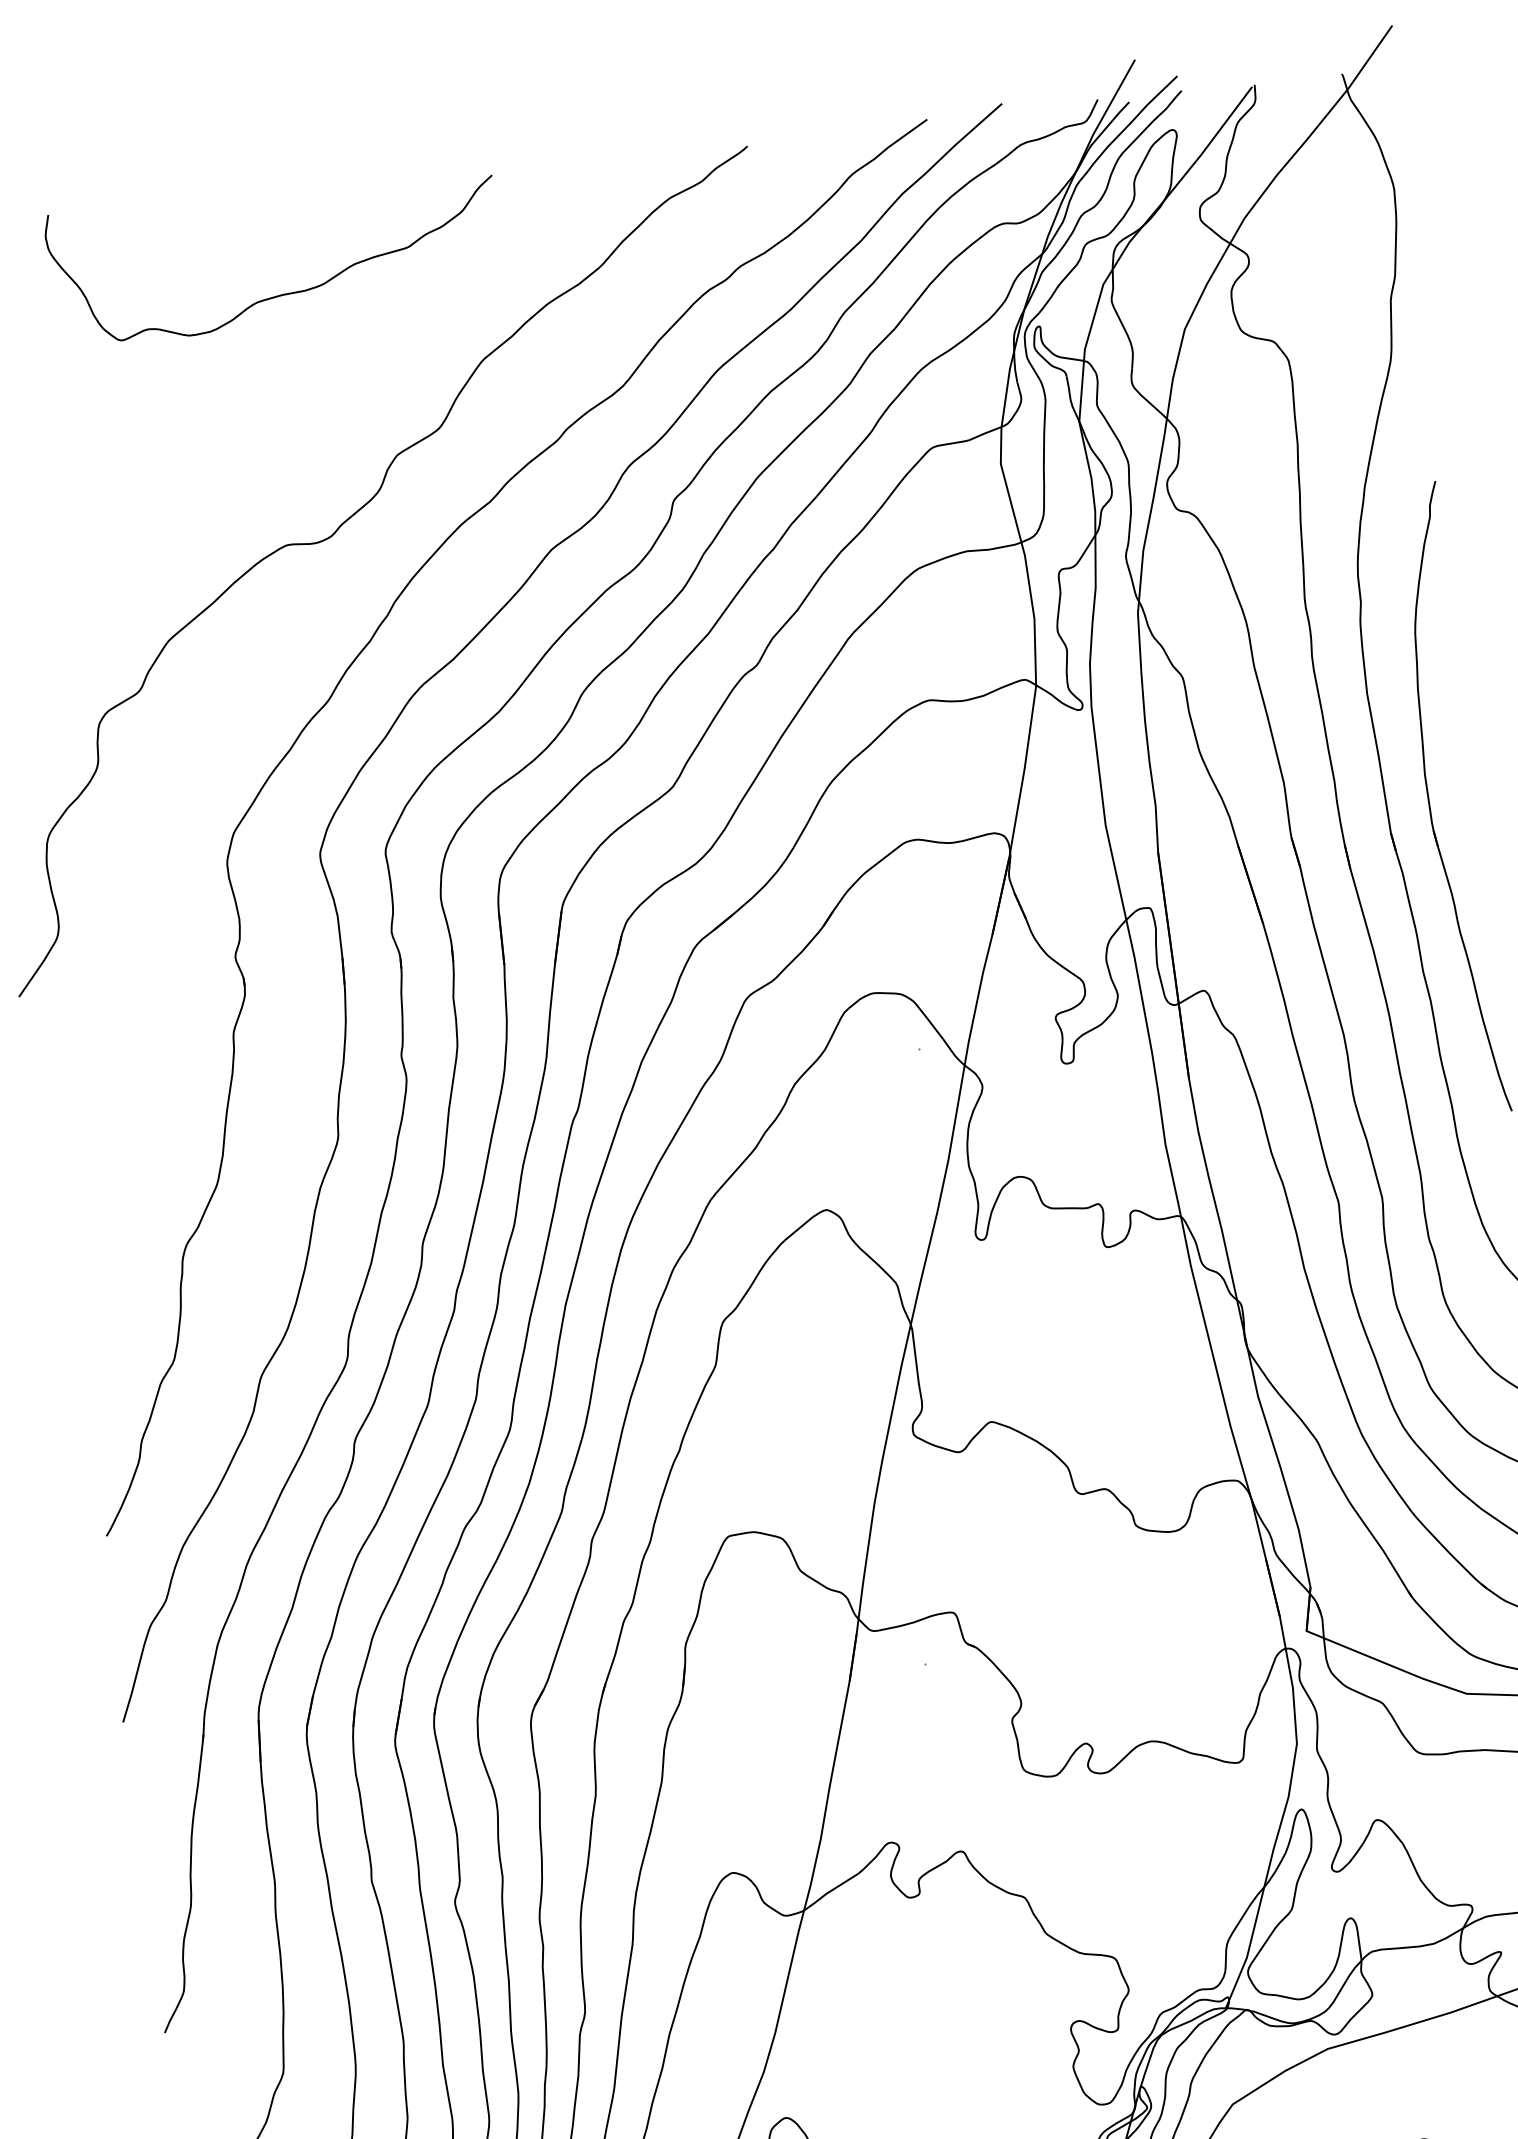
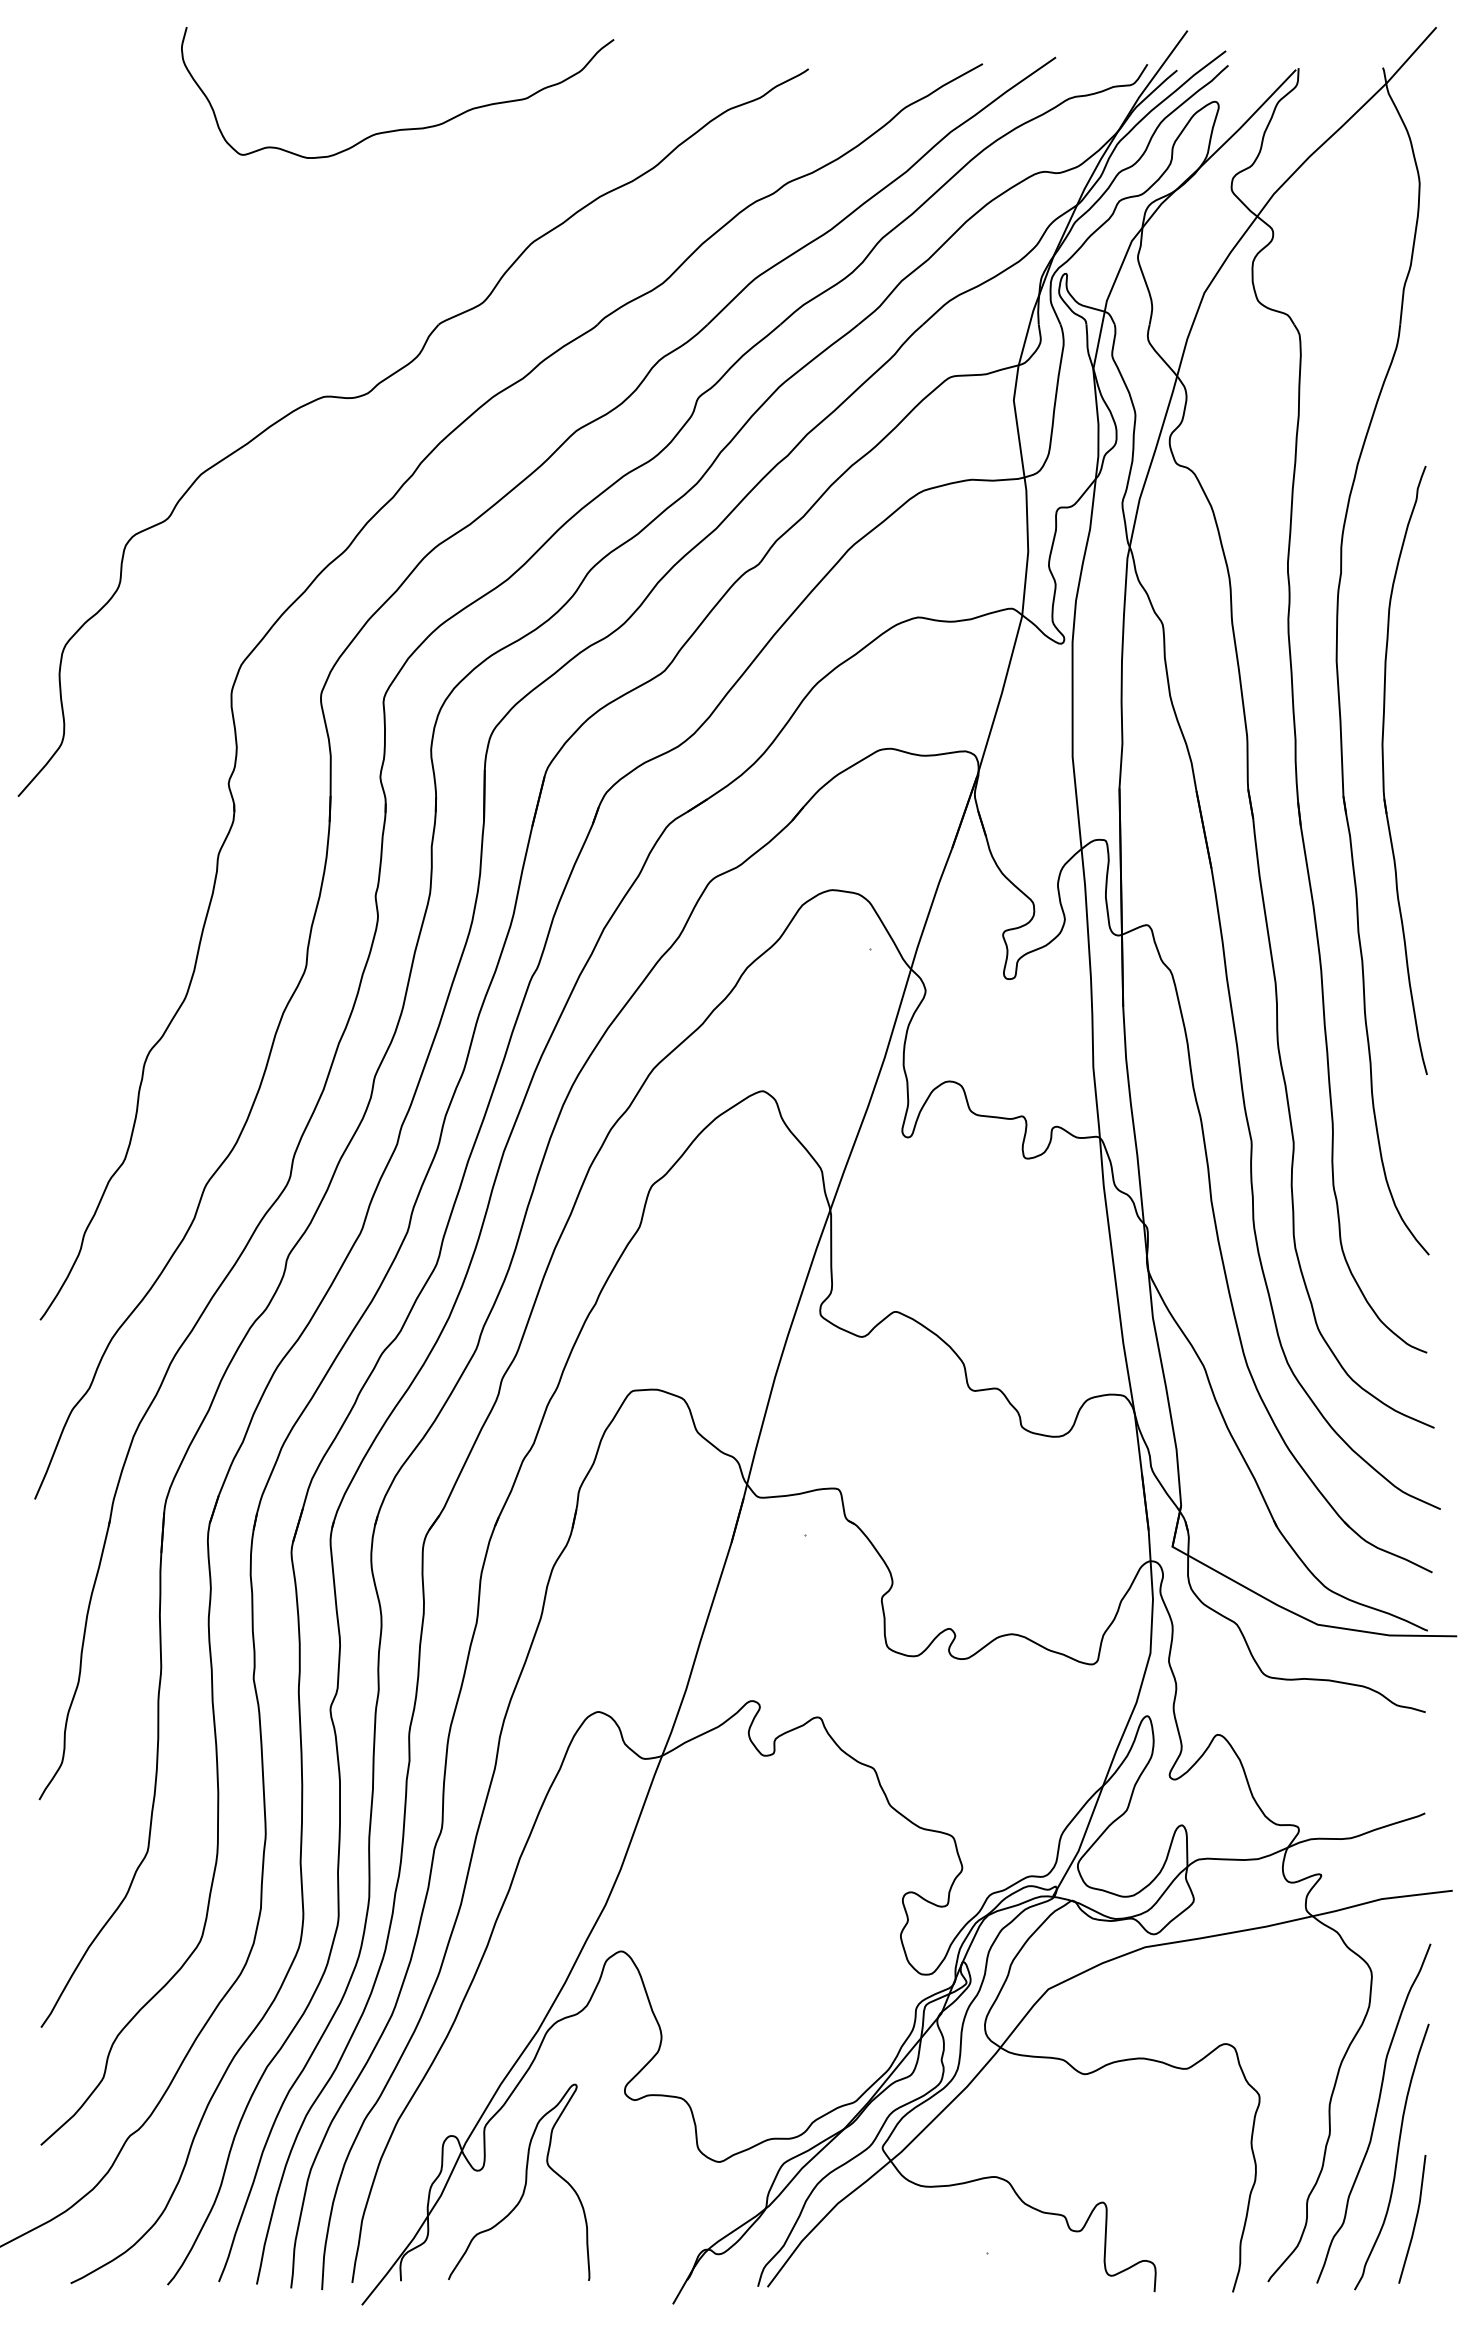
curve: (284, 293) -> (402, 128), moved

